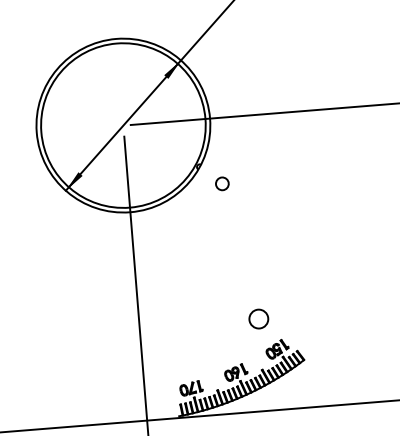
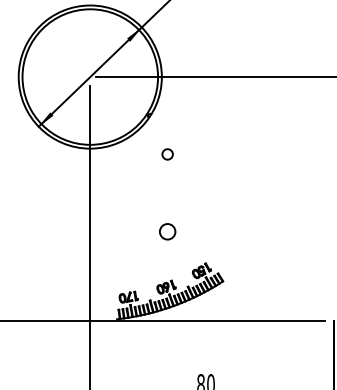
circle: (222, 183) -> (167, 154), moved
circle: (258, 318) -> (167, 231), moved

